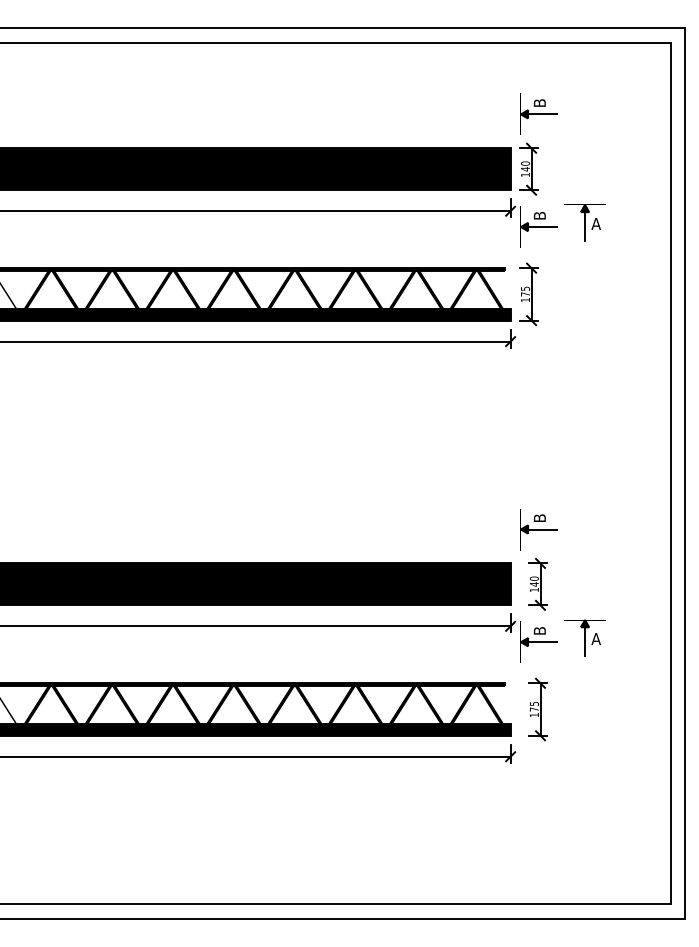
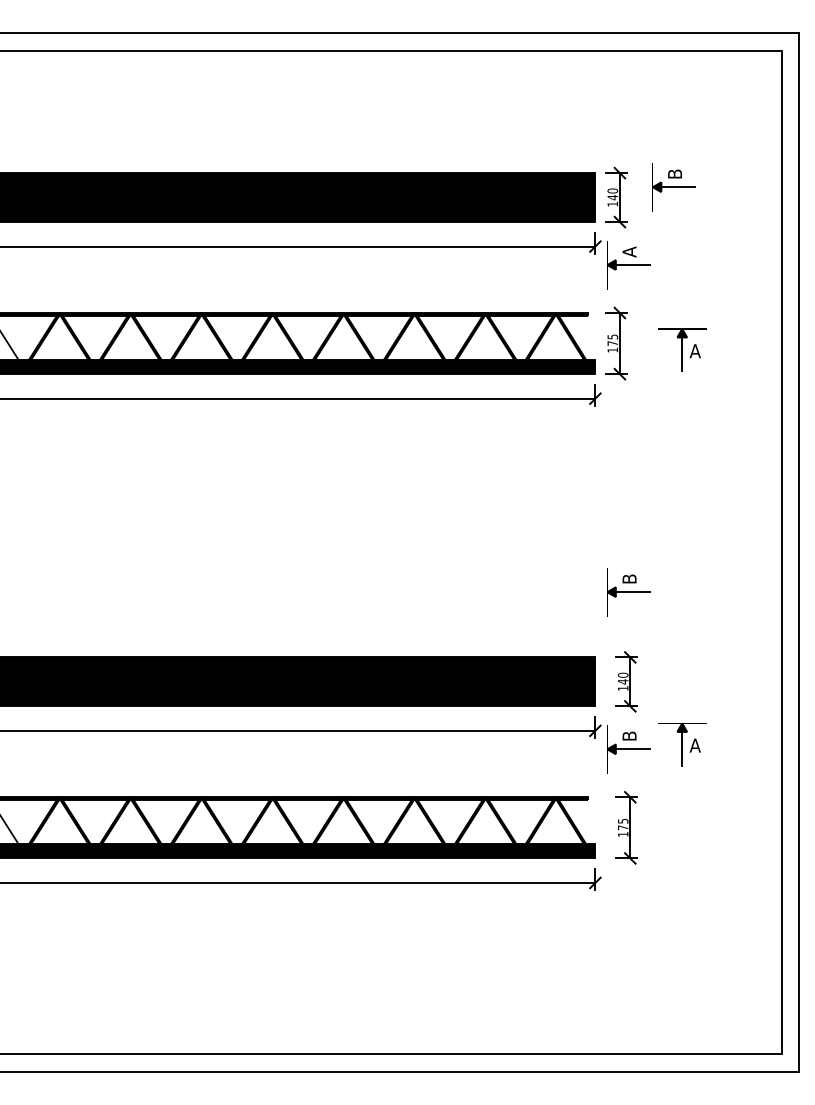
part: (538, 113) -> (673, 186), moved
text: (539, 215) -> (629, 251), B -> A
part: (584, 222) -> (681, 349), moved
part: (538, 529) -> (627, 592), moved

